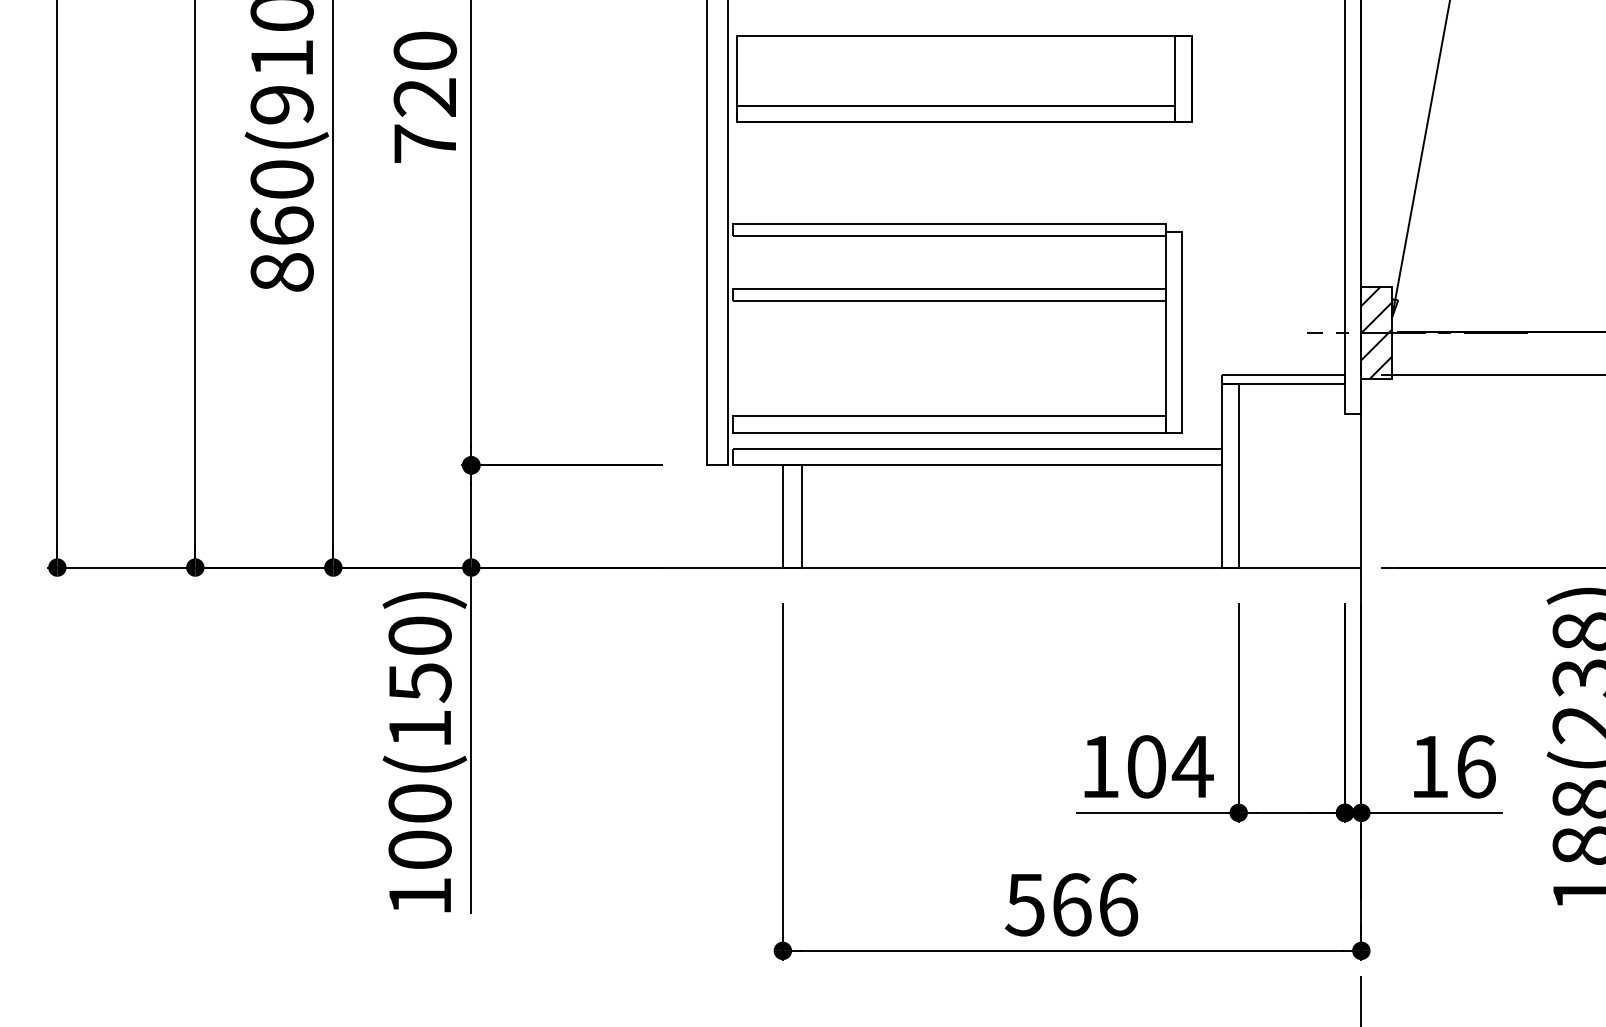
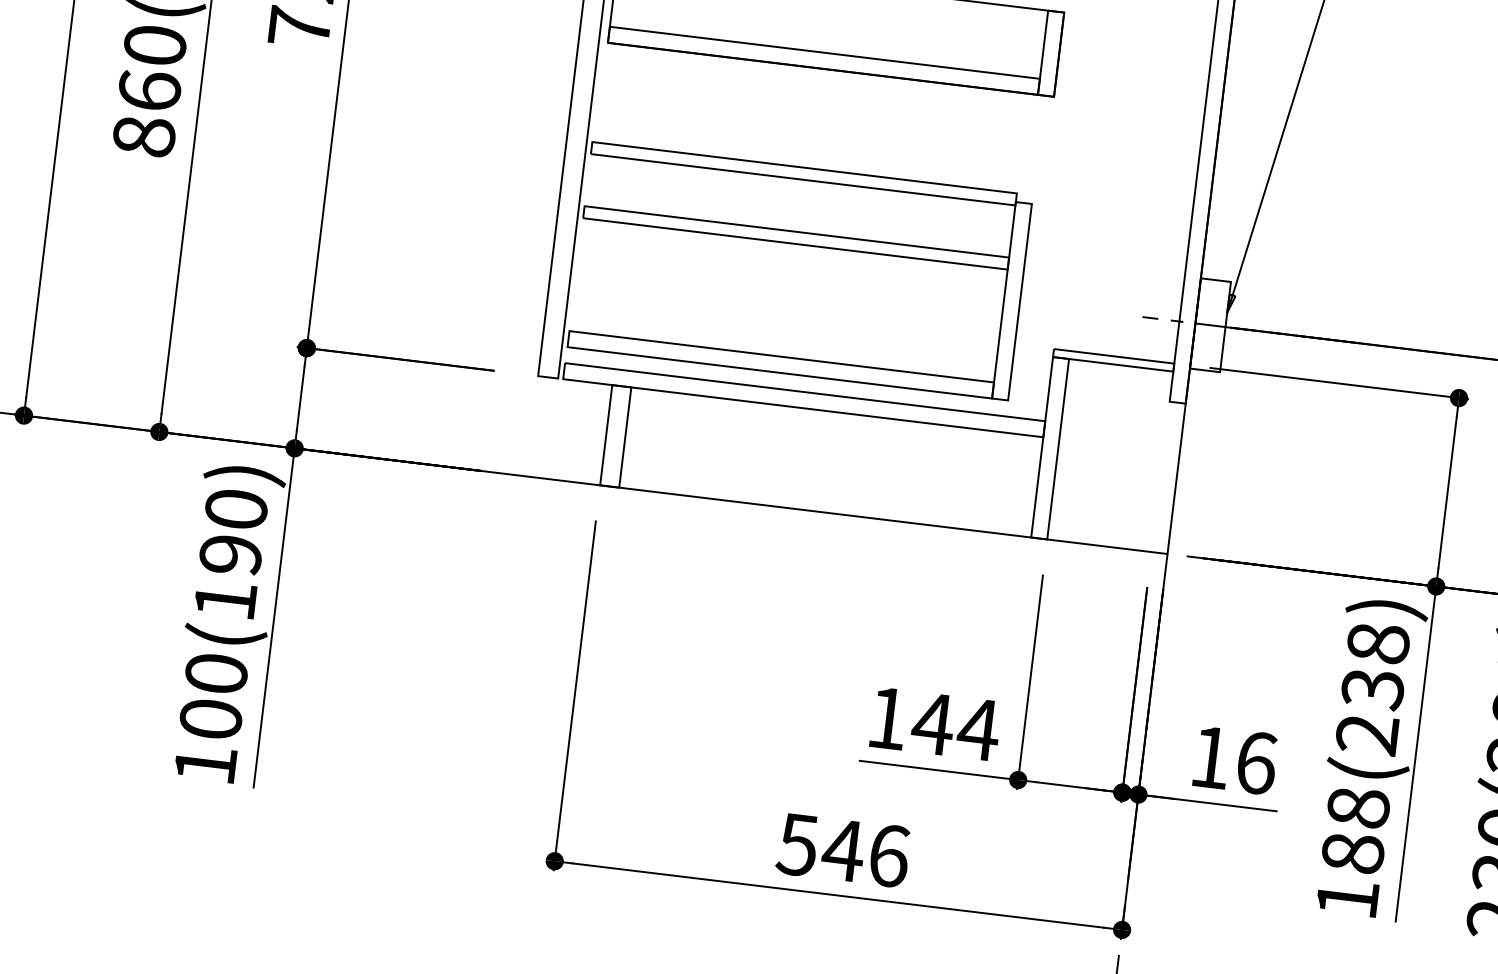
hatch: (1376, 332) -> (1210, 325), removed
text: (419, 682) -> (230, 554), 100(150) -> 100(190)
text: (1146, 766) -> (933, 723), 104 -> 144
text: (1071, 904) -> (843, 850), 566 -> 546

